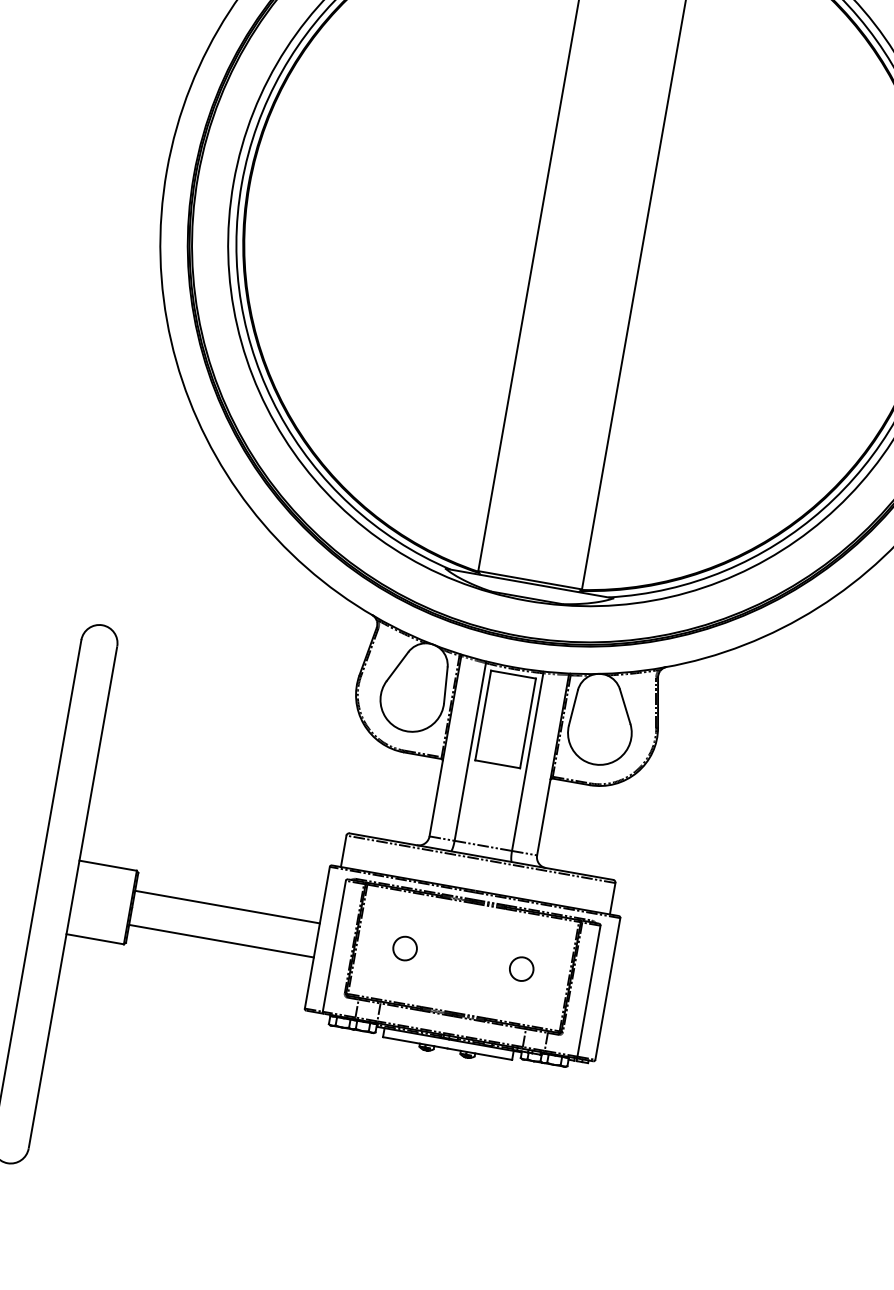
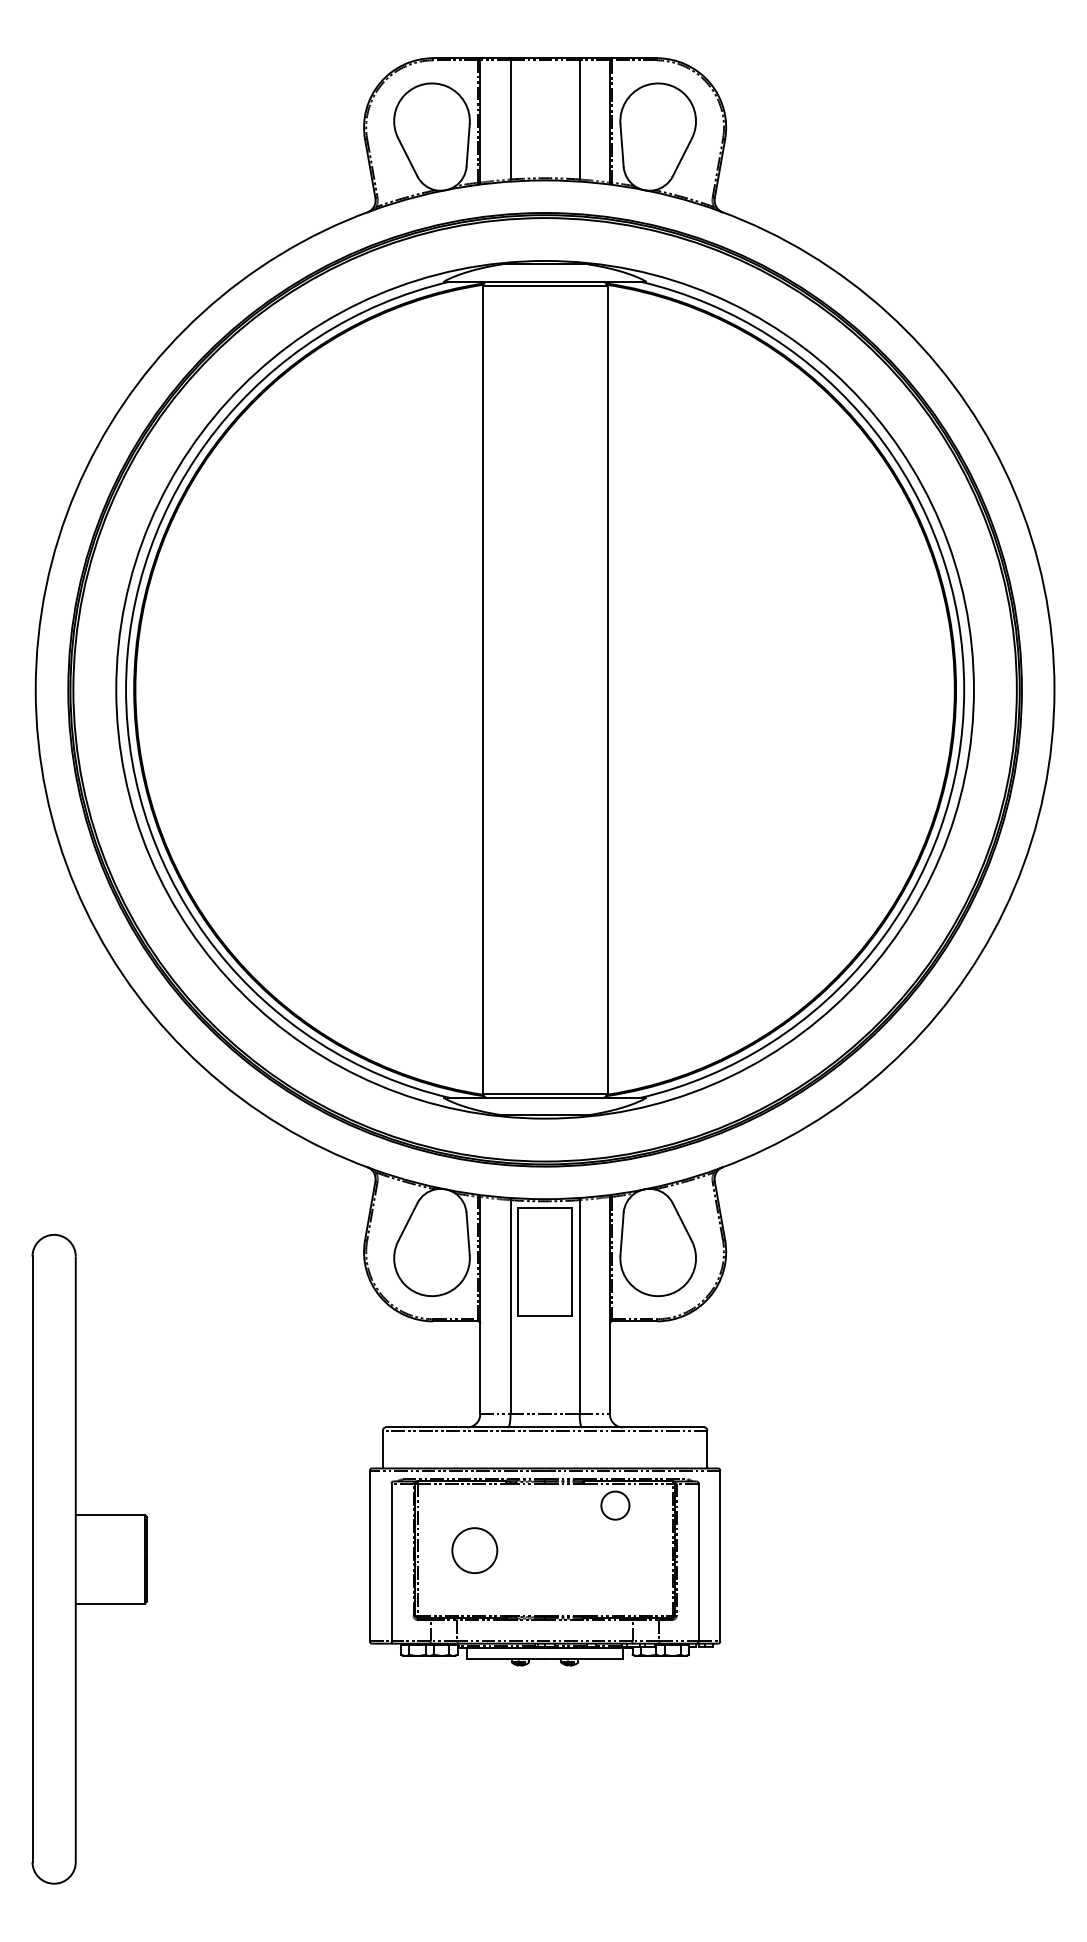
line: (227, 906) -> (258, 1538), removed
line: (221, 940) -> (258, 1579), removed
circle: (404, 948) -> (474, 1550), size x1.6
circle: (521, 969) -> (615, 1505), moved

